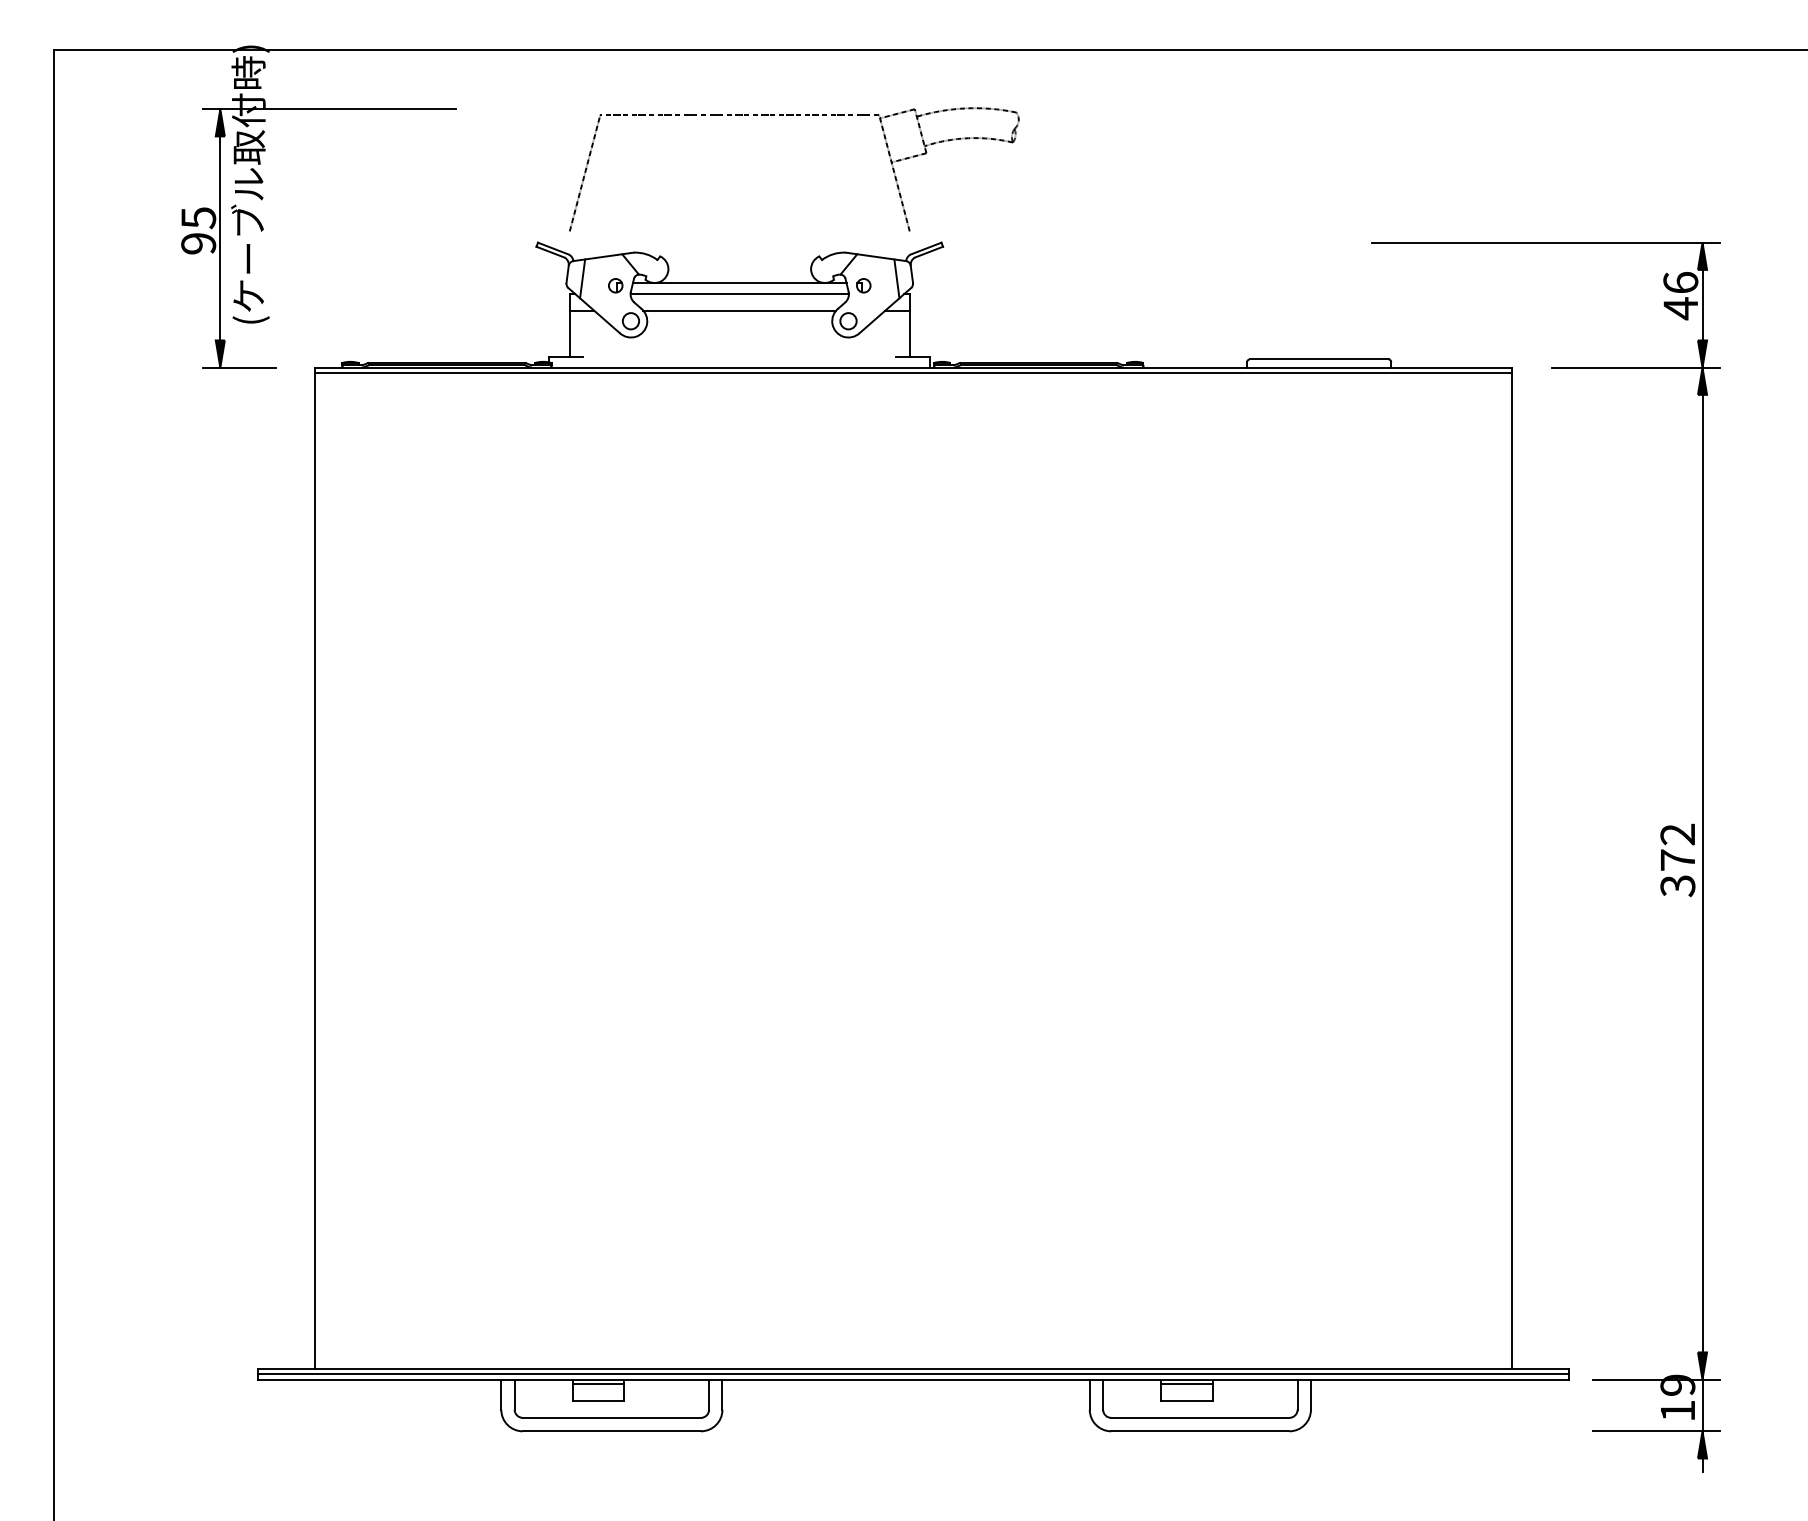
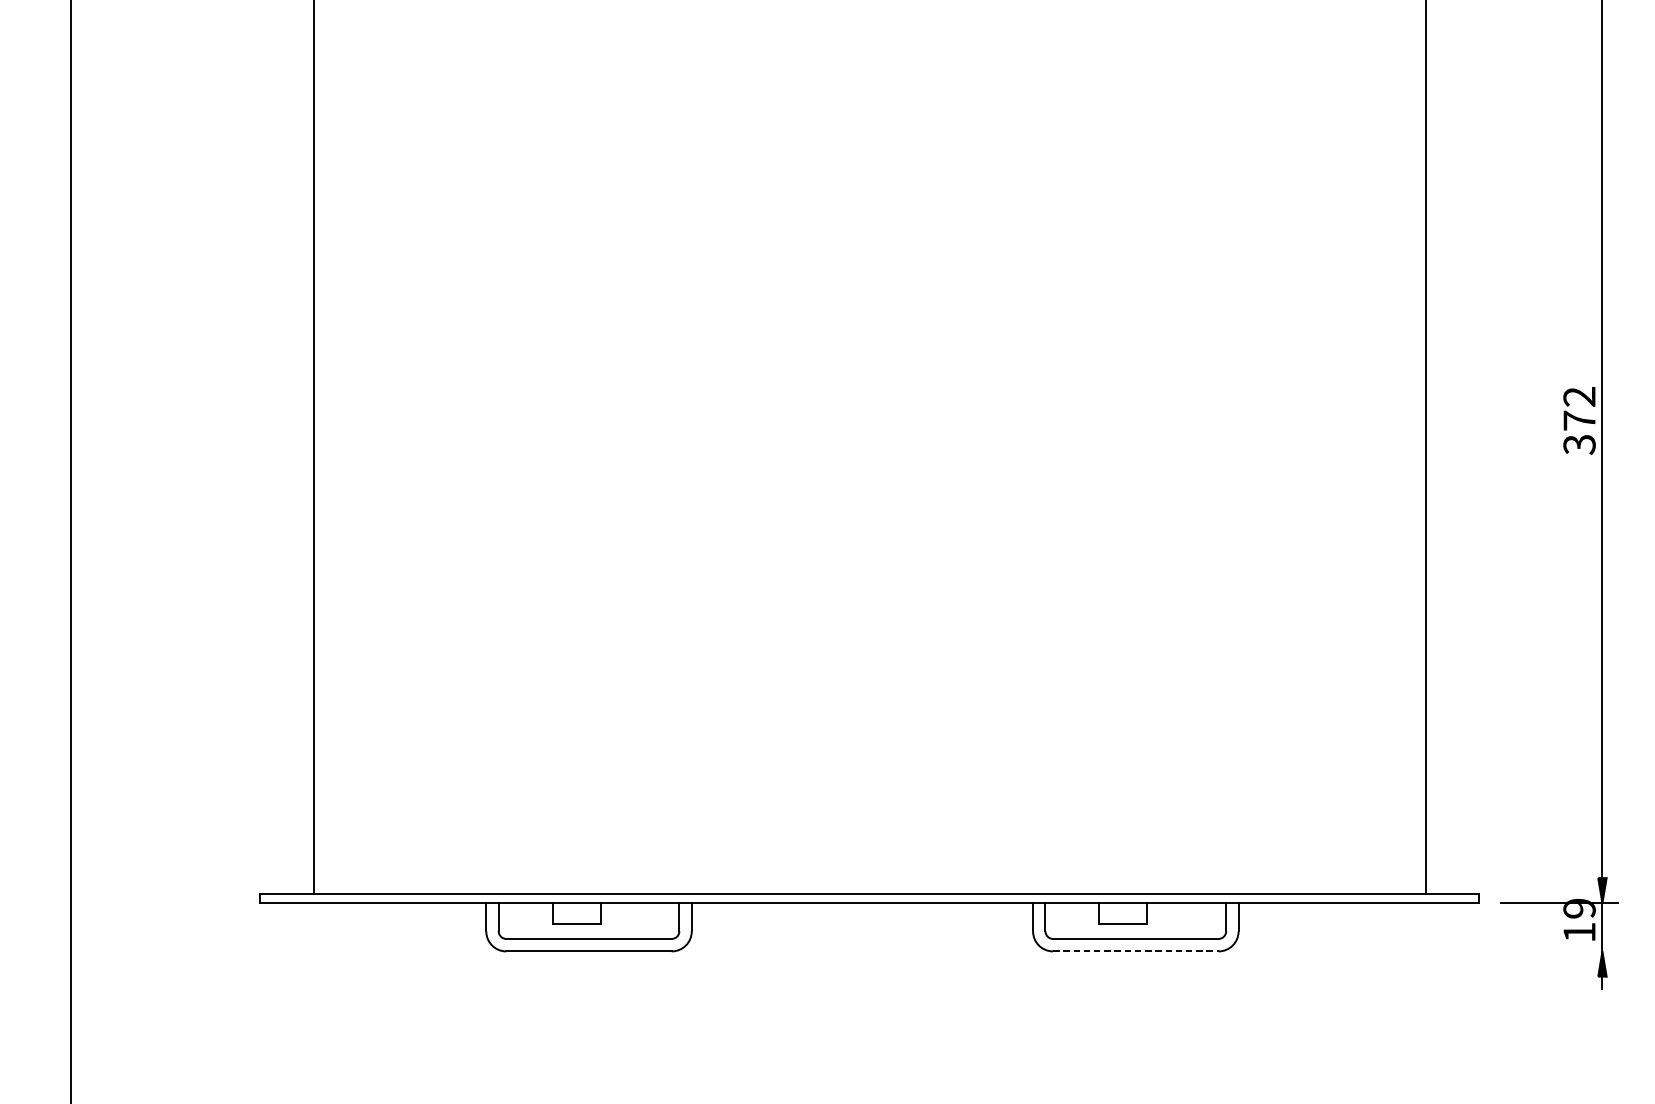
line: (913, 1374) -> (869, 898), removed
line: (598, 1383) -> (576, 906), removed
line: (1186, 1383) -> (1122, 906), removed
line: (1200, 1431) -> (1135, 951), solid -> dashed
line: (1656, 1431) -> (1559, 951), removed

